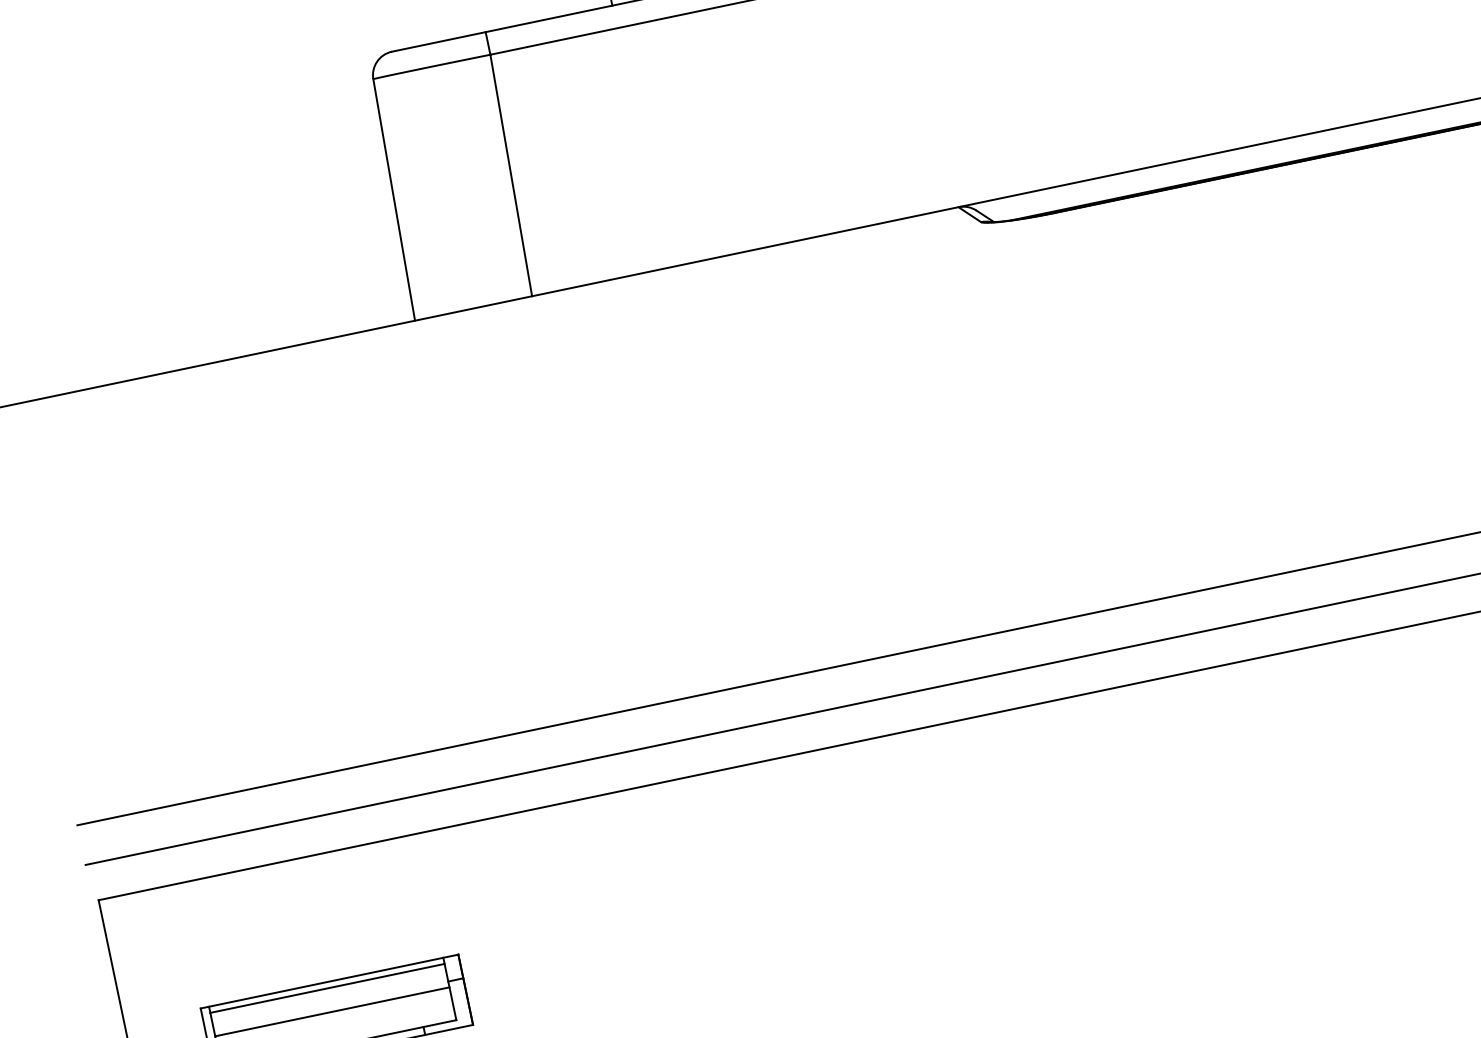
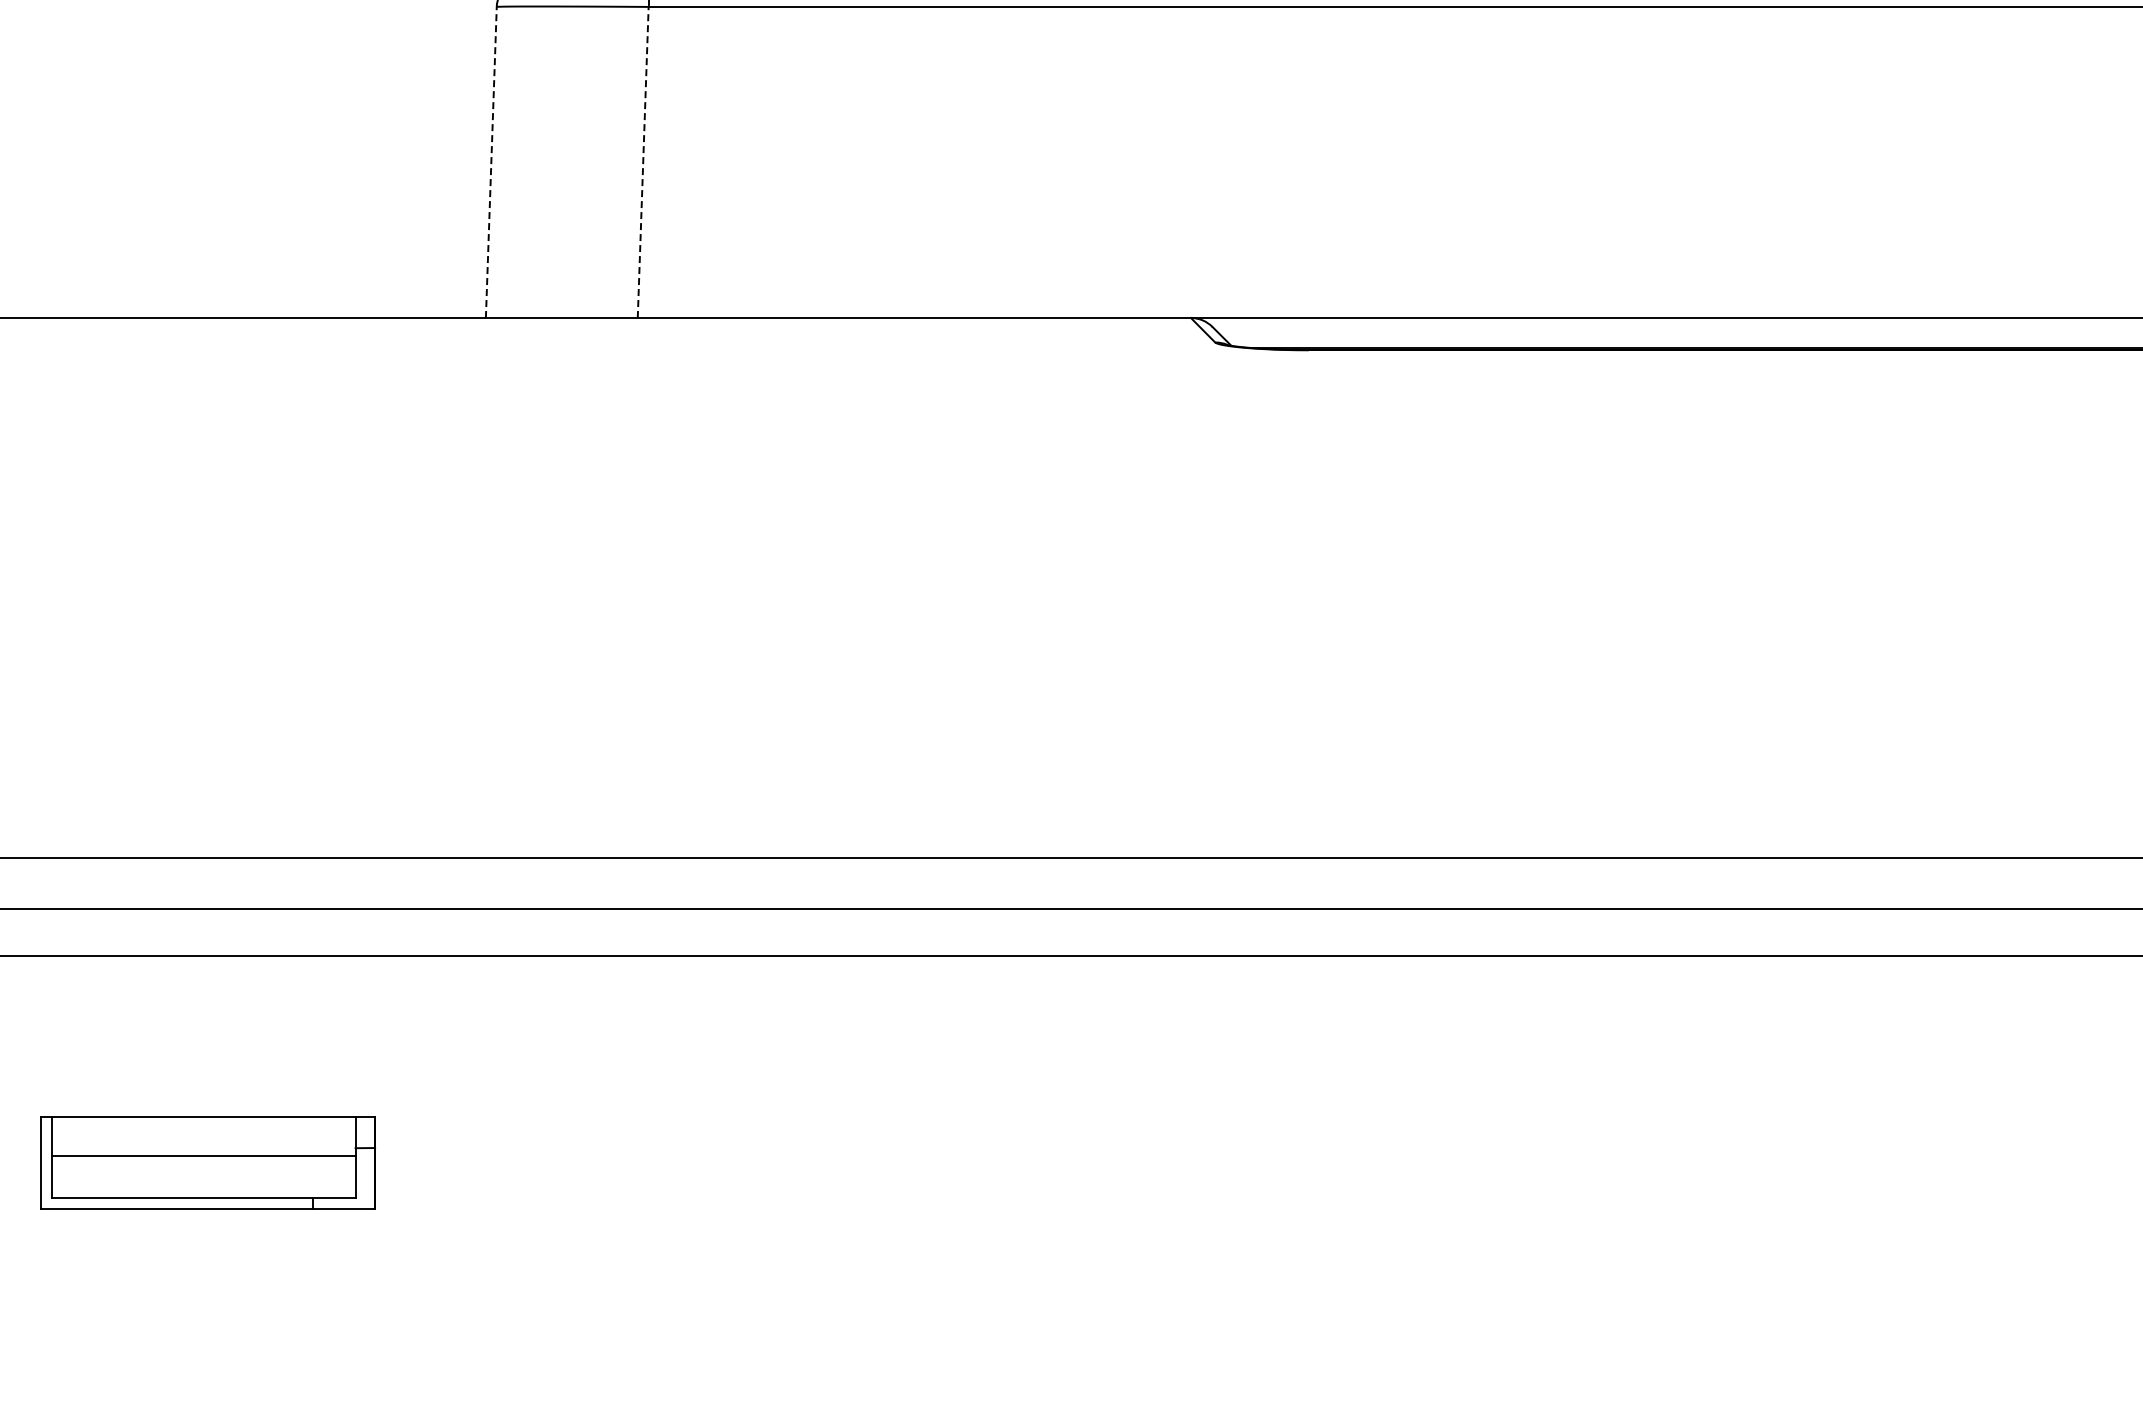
line: (511, 175) -> (643, 162), solid -> dashed
line: (394, 199) -> (491, 162), solid -> dashed
line: (327, 988) -> (203, 1125), removed

